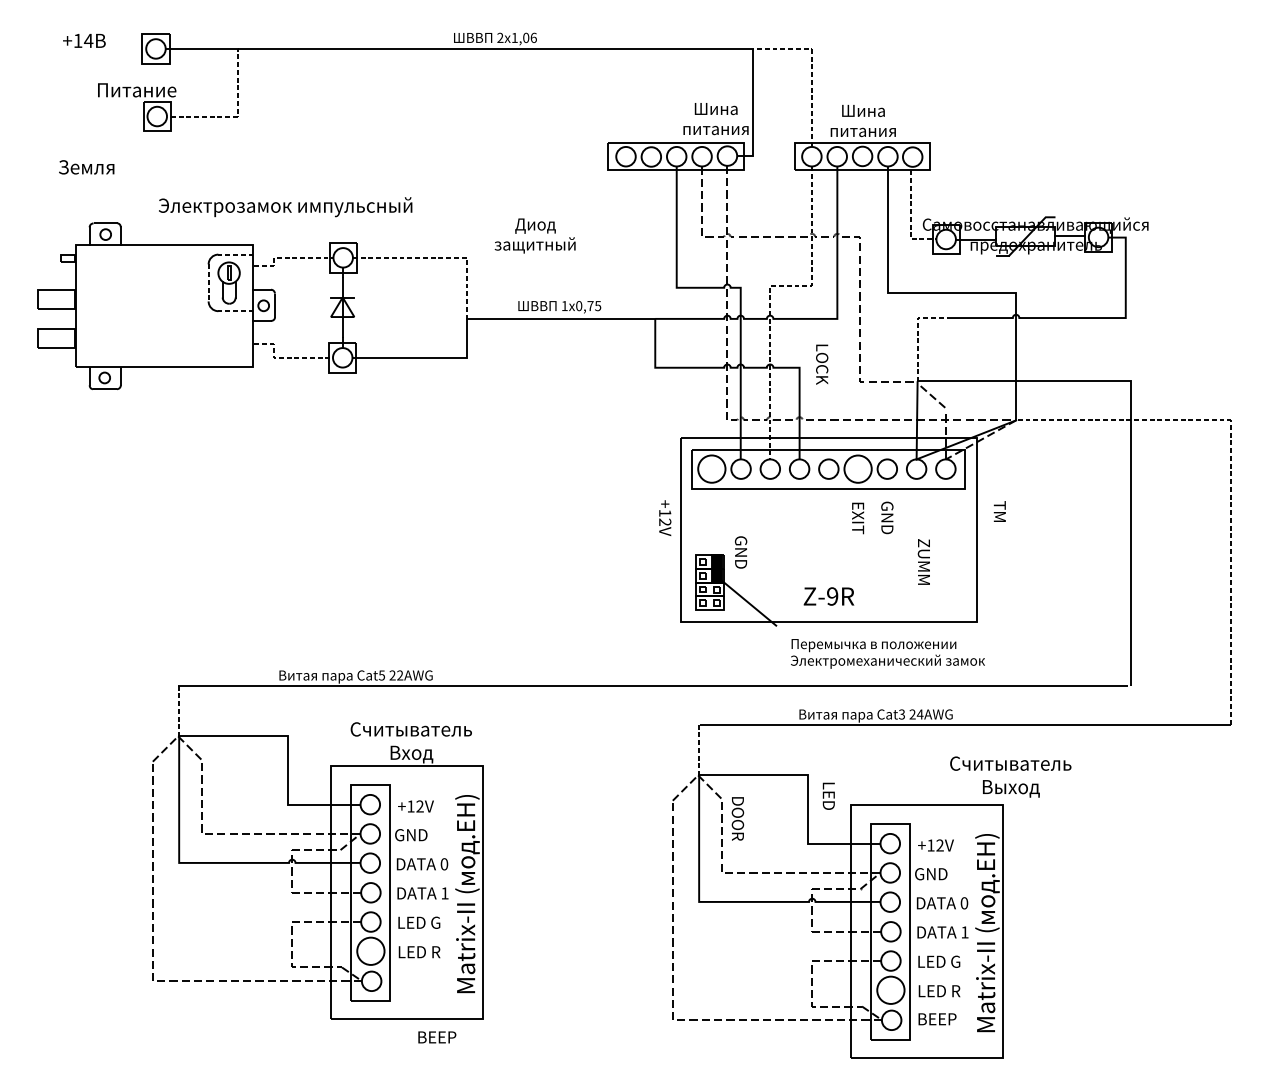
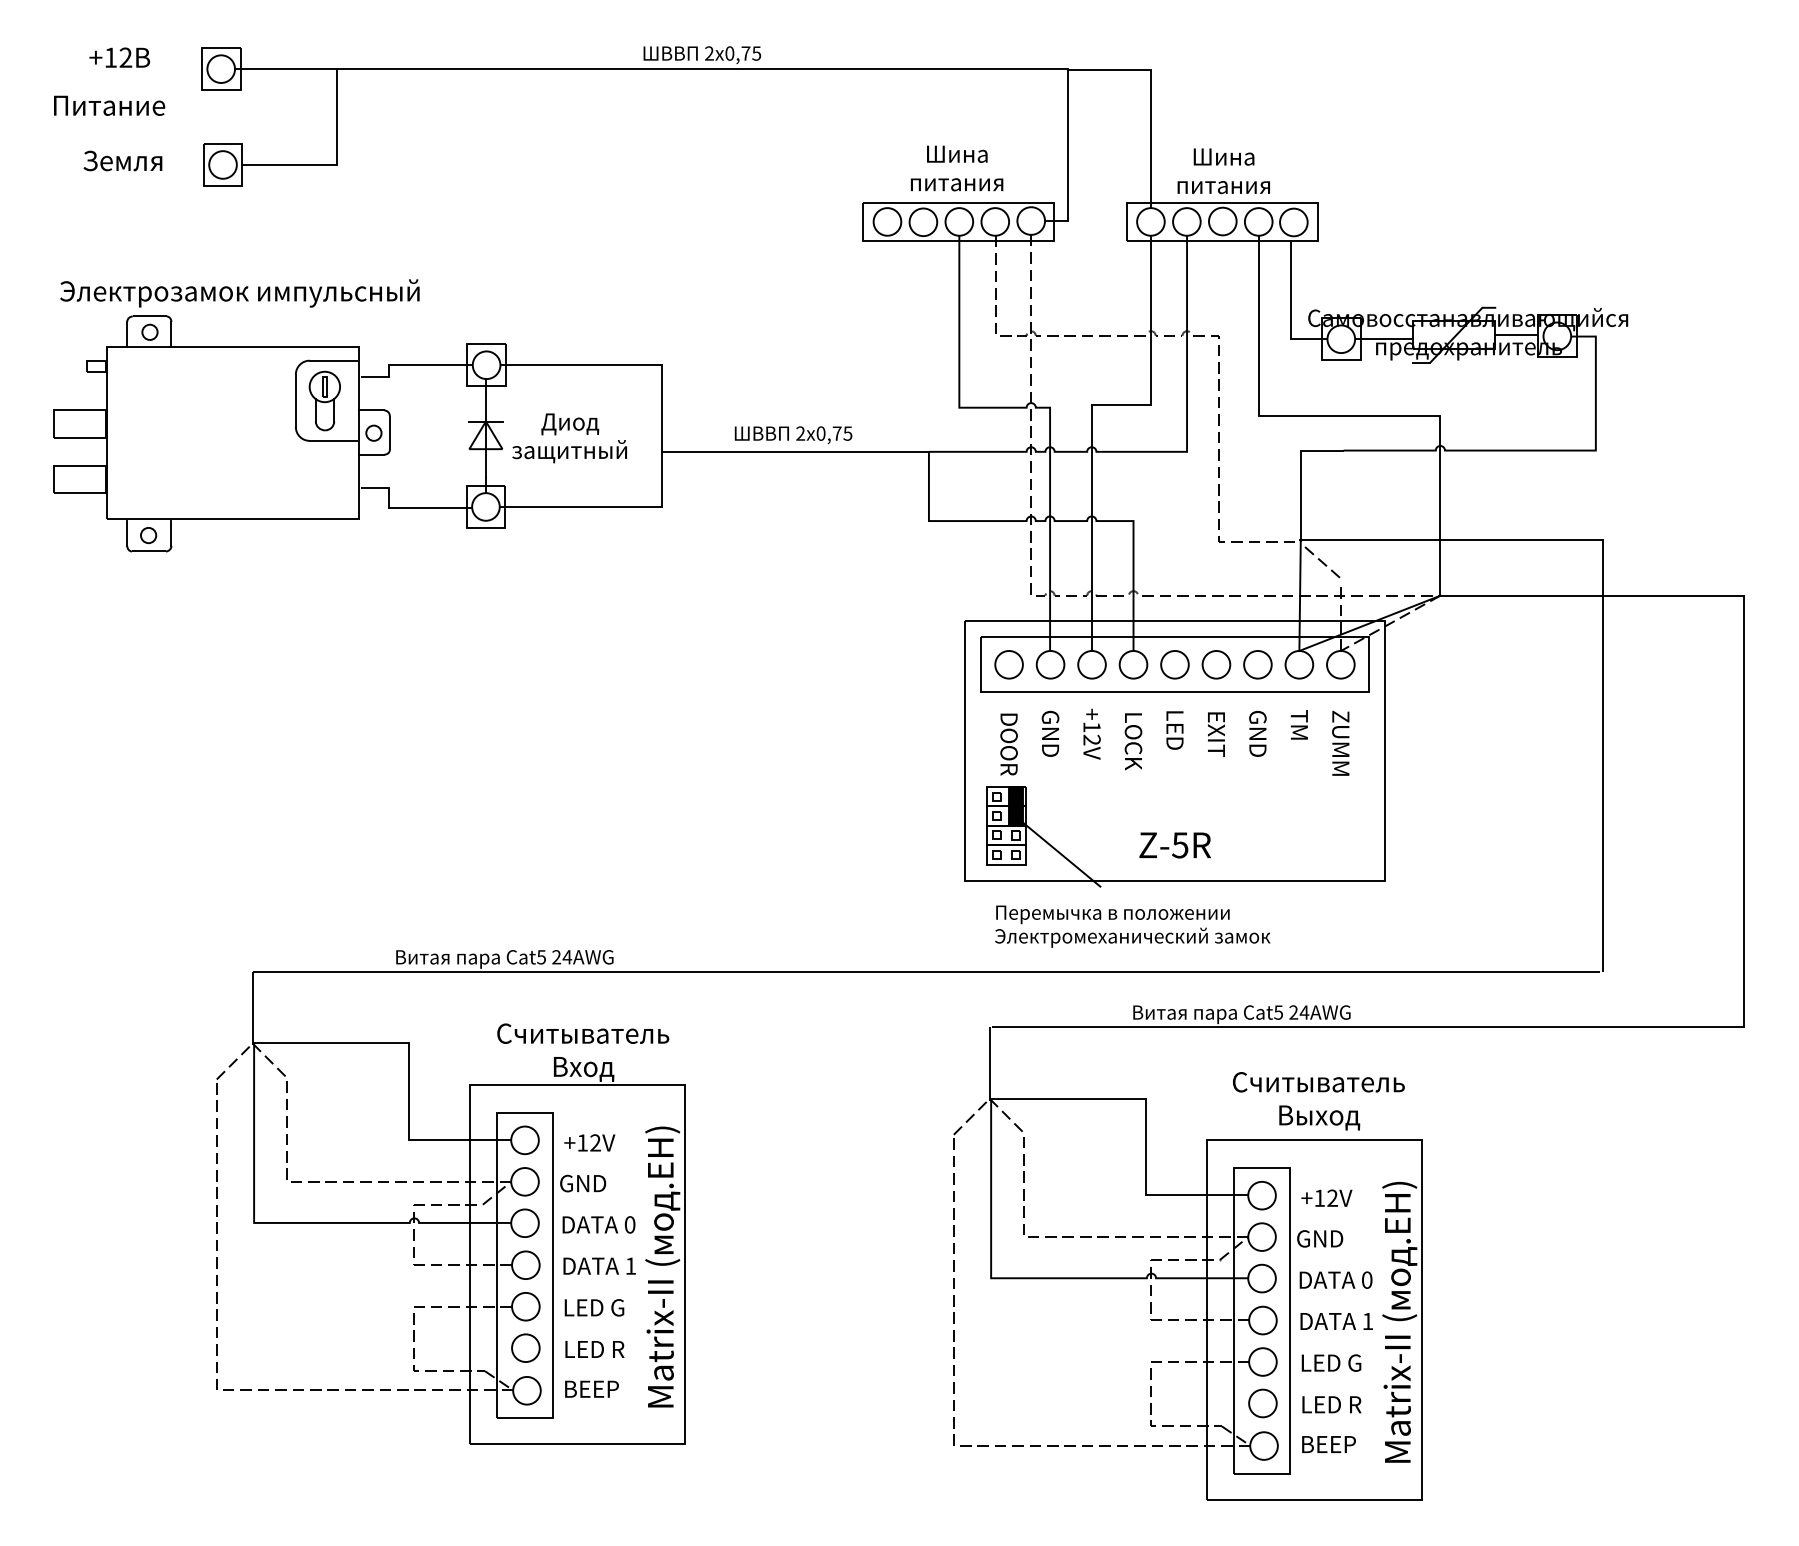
text: (524, 37) -> (743, 53), 1,06 -> 0,75
text: (88, 40) -> (125, 57), +14 -> +12
line: (811, 68) -> (1150, 96), dashed -> solid
text: (137, 90) -> (109, 105), moved
line: (238, 116) -> (337, 164), dashed -> solid
text: (715, 119) -> (956, 168), moved
text: (86, 166) -> (122, 160), moved
text: (285, 207) -> (239, 293), moved
line: (911, 218) -> (1291, 309), dashed -> solid
text: (535, 236) -> (569, 438), moved
line: (235, 254) -> (334, 360), dashed -> solid
line: (288, 257) -> (409, 364), dashed -> solid
line: (441, 258) -> (625, 365), dashed -> solid
line: (208, 283) -> (295, 401), dashed -> solid
line: (769, 291) -> (1091, 412), dashed -> solid
text: (564, 305) -> (800, 433), 1 -> 2
line: (235, 310) -> (334, 440), dashed -> solid
line: (917, 334) -> (1300, 473), dashed -> solid
line: (285, 358) -> (405, 507), dashed -> solid
text: (822, 364) -> (1133, 741), moved
line: (1230, 464) -> (1744, 658), dashed -> solid
circle: (711, 468) -> (1008, 664), size x0.71
circle: (858, 468) -> (1216, 664), size x0.71
text: (999, 511) -> (1298, 724), moved
text: (664, 517) -> (1091, 733), moved
text: (741, 552) -> (1050, 733), moved
text: (923, 561) -> (1340, 742), moved
text: (832, 596) -> (1180, 845), Z-9R -> Z-5R
text: (887, 653) -> (1132, 926), moved
text: (400, 675) -> (567, 957), 22AWG -> 24AWG
line: (178, 712) -> (253, 1009), dashed -> solid
text: (901, 714) -> (1278, 1012), Cat3 -> Cat5
line: (698, 751) -> (990, 1064), dashed -> solid
text: (1010, 777) -> (1318, 1101), moved
text: (828, 796) -> (1174, 730), moved
text: (737, 818) -> (1008, 744), moved
circle: (370, 951) -> (525, 1348), size x0.71
circle: (890, 990) -> (1262, 1403), size x0.71
text: (436, 1036) -> (591, 1388), moved

